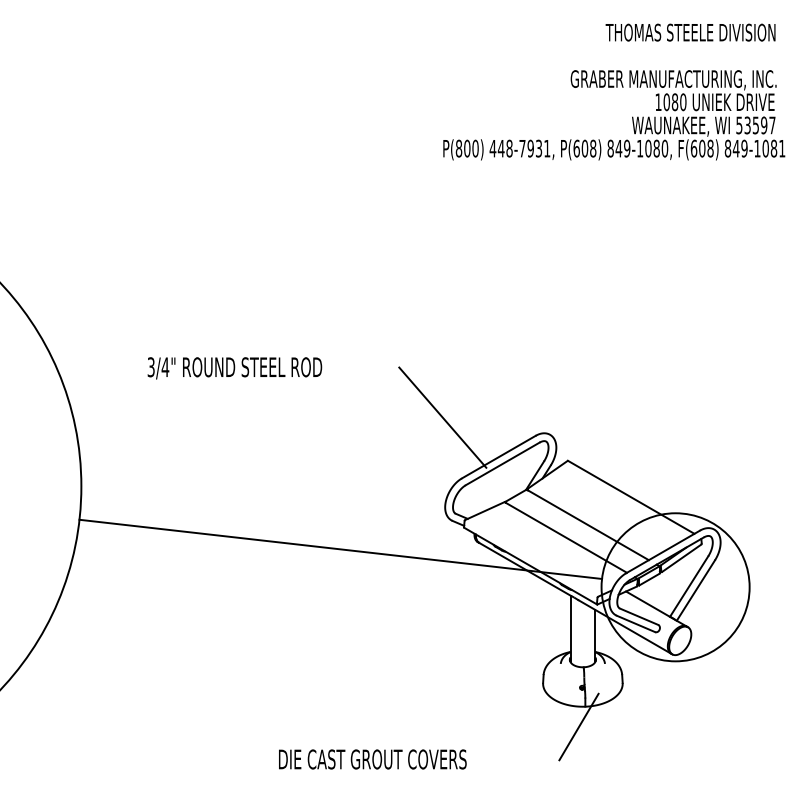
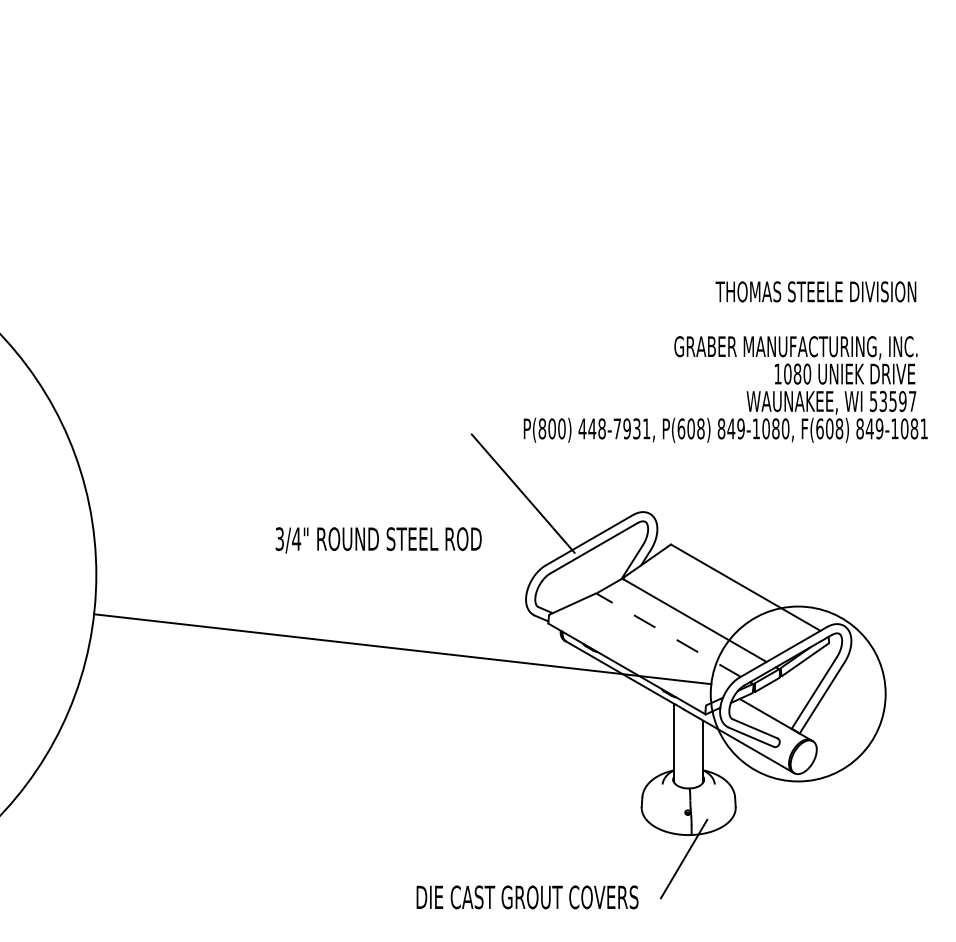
text: (614, 91) -> (725, 361), moved
text: (234, 368) -> (378, 540), moved
line: (565, 536) -> (668, 634), solid -> dashed
text: (372, 759) -> (527, 897), moved

